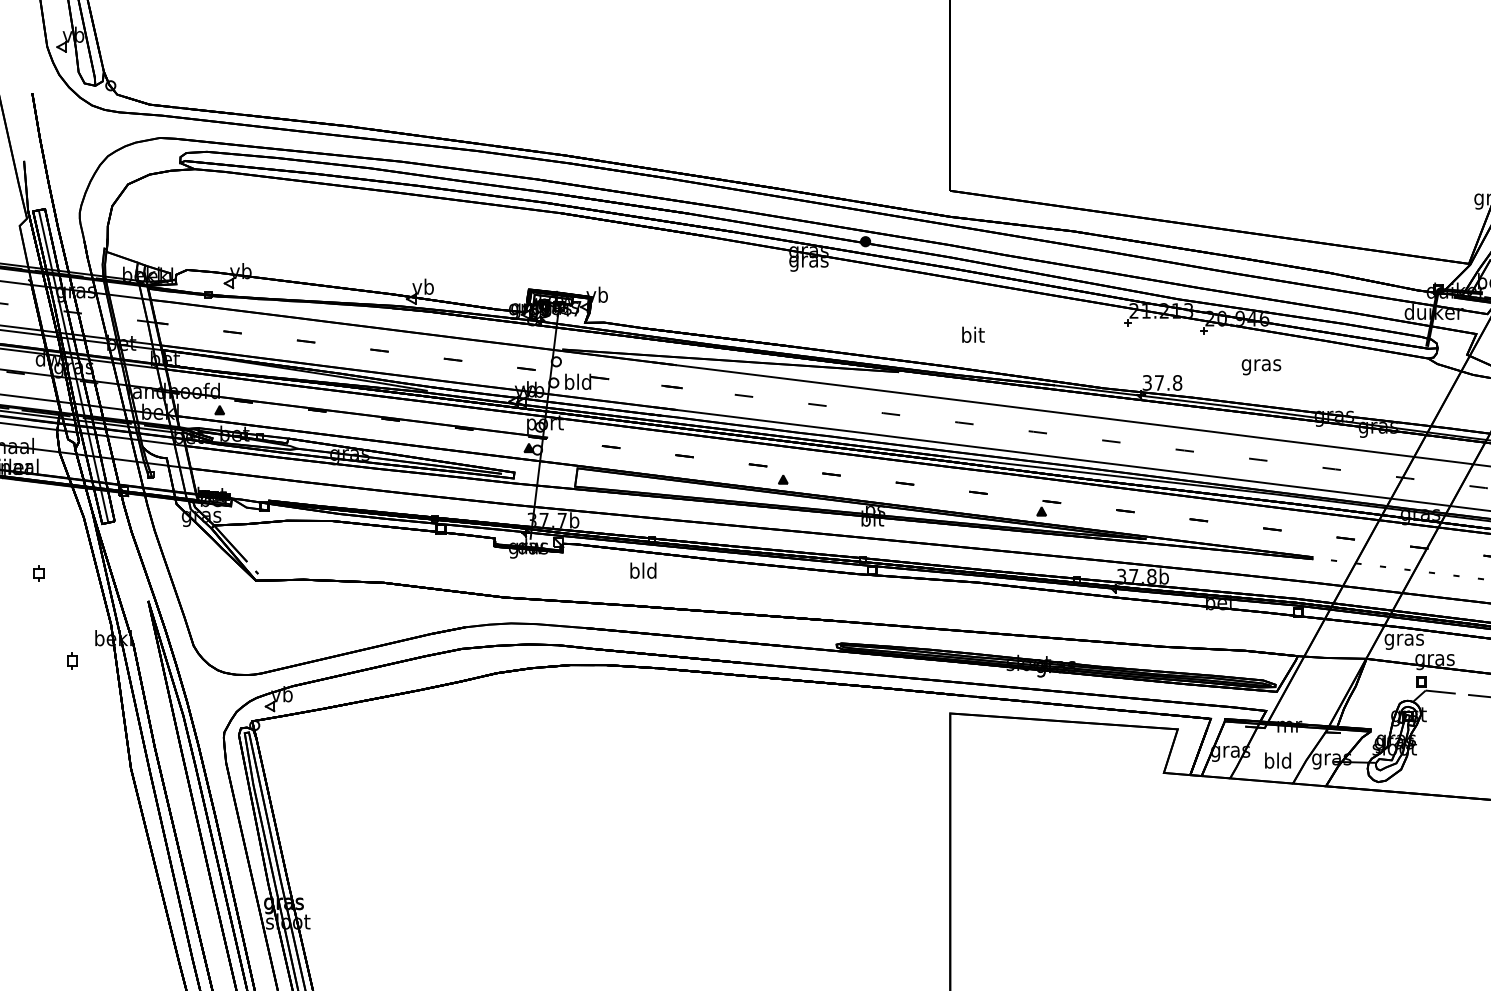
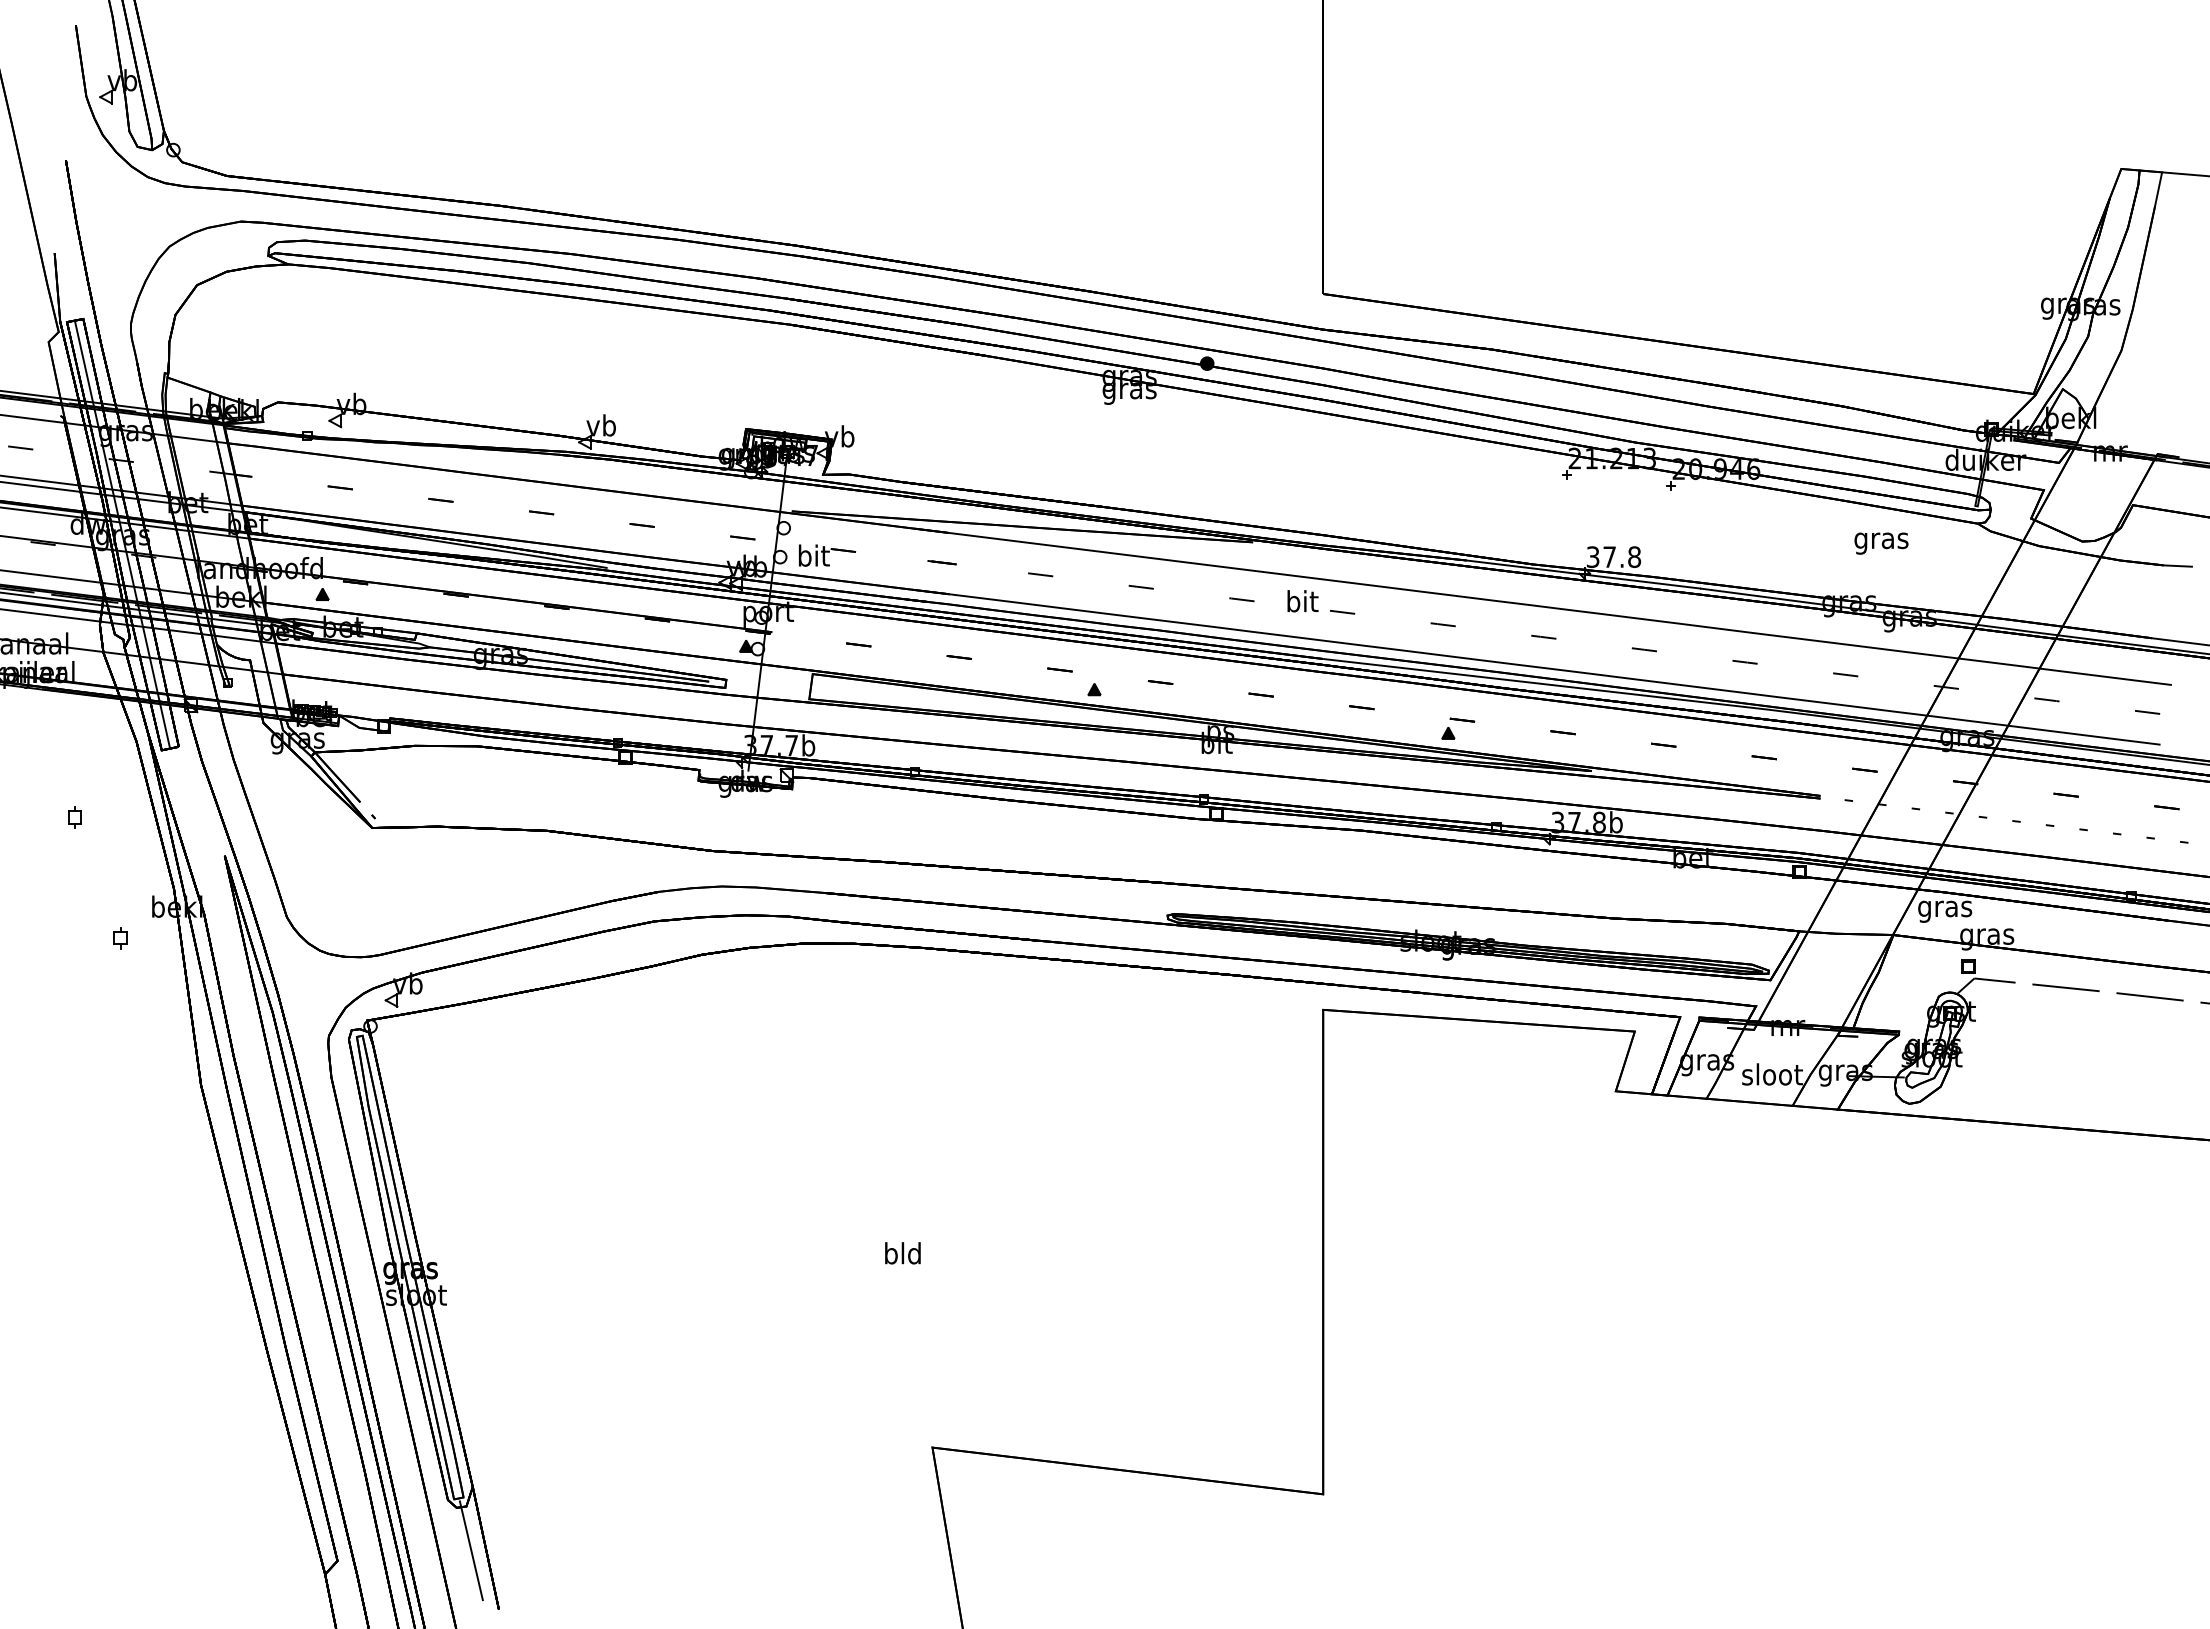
text: (973, 335) -> (1302, 601), moved
text: (1261, 367) -> (1881, 543), moved
text: (578, 381) -> (813, 555), bld -> bit
text: (643, 570) -> (902, 1253), moved
text: (1278, 760) -> (1772, 1074), bld -> sloot

